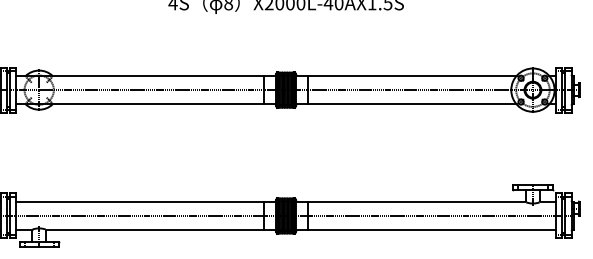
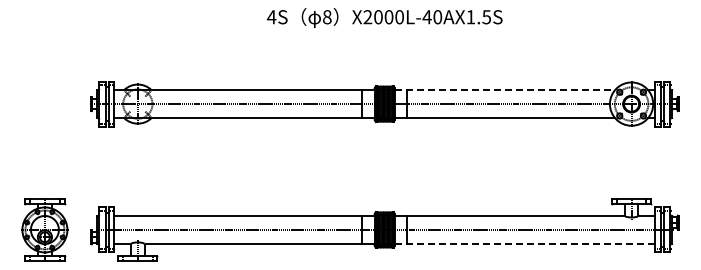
line: (406, 75) -> (505, 89), solid -> dashed
line: (425, 230) -> (524, 244), solid -> dashed

